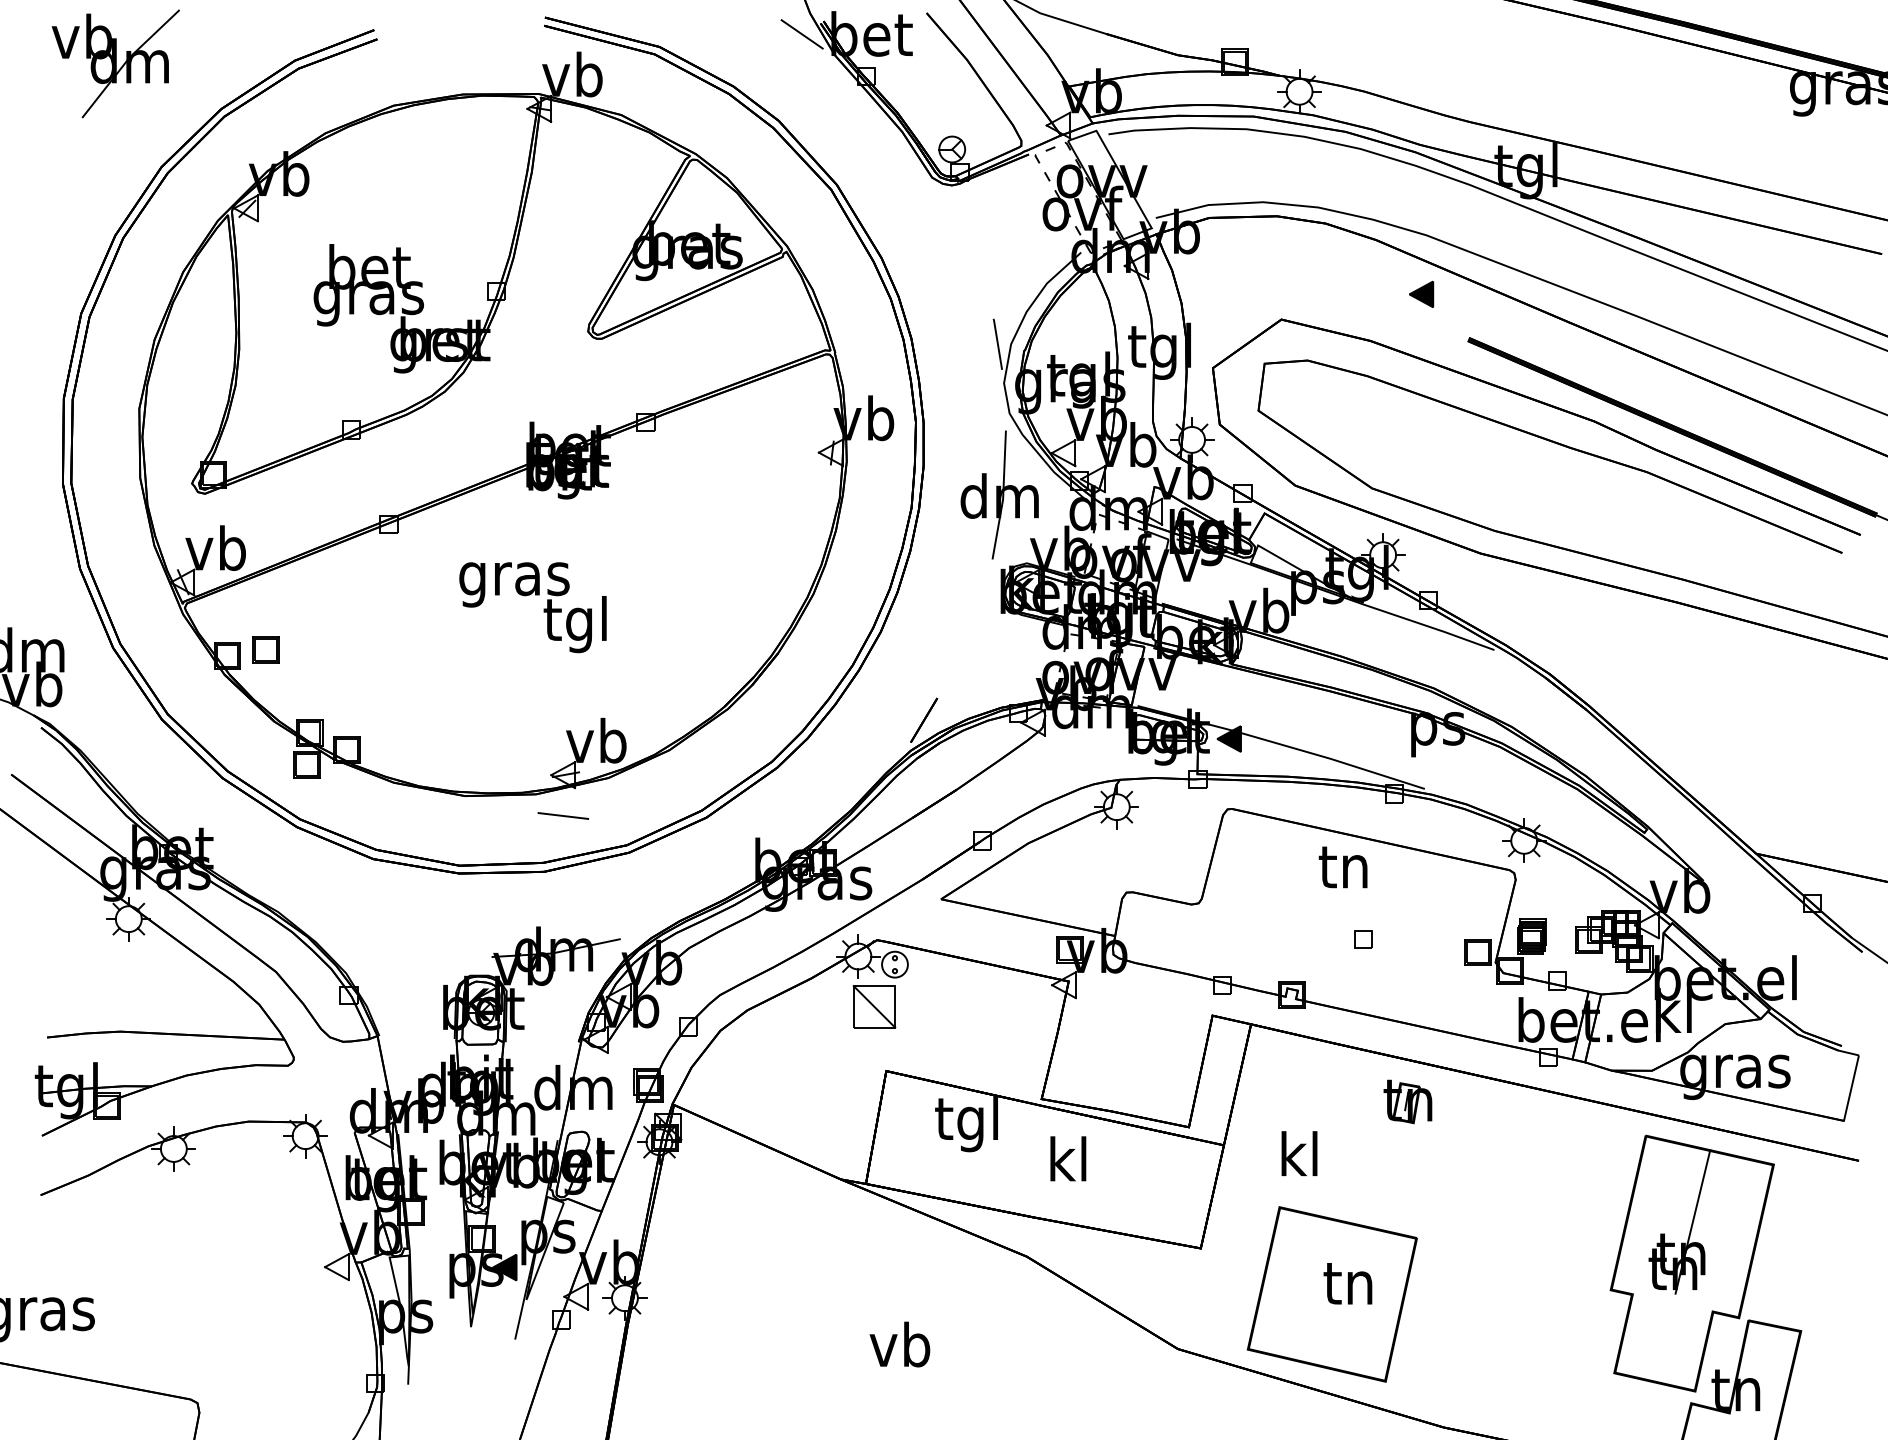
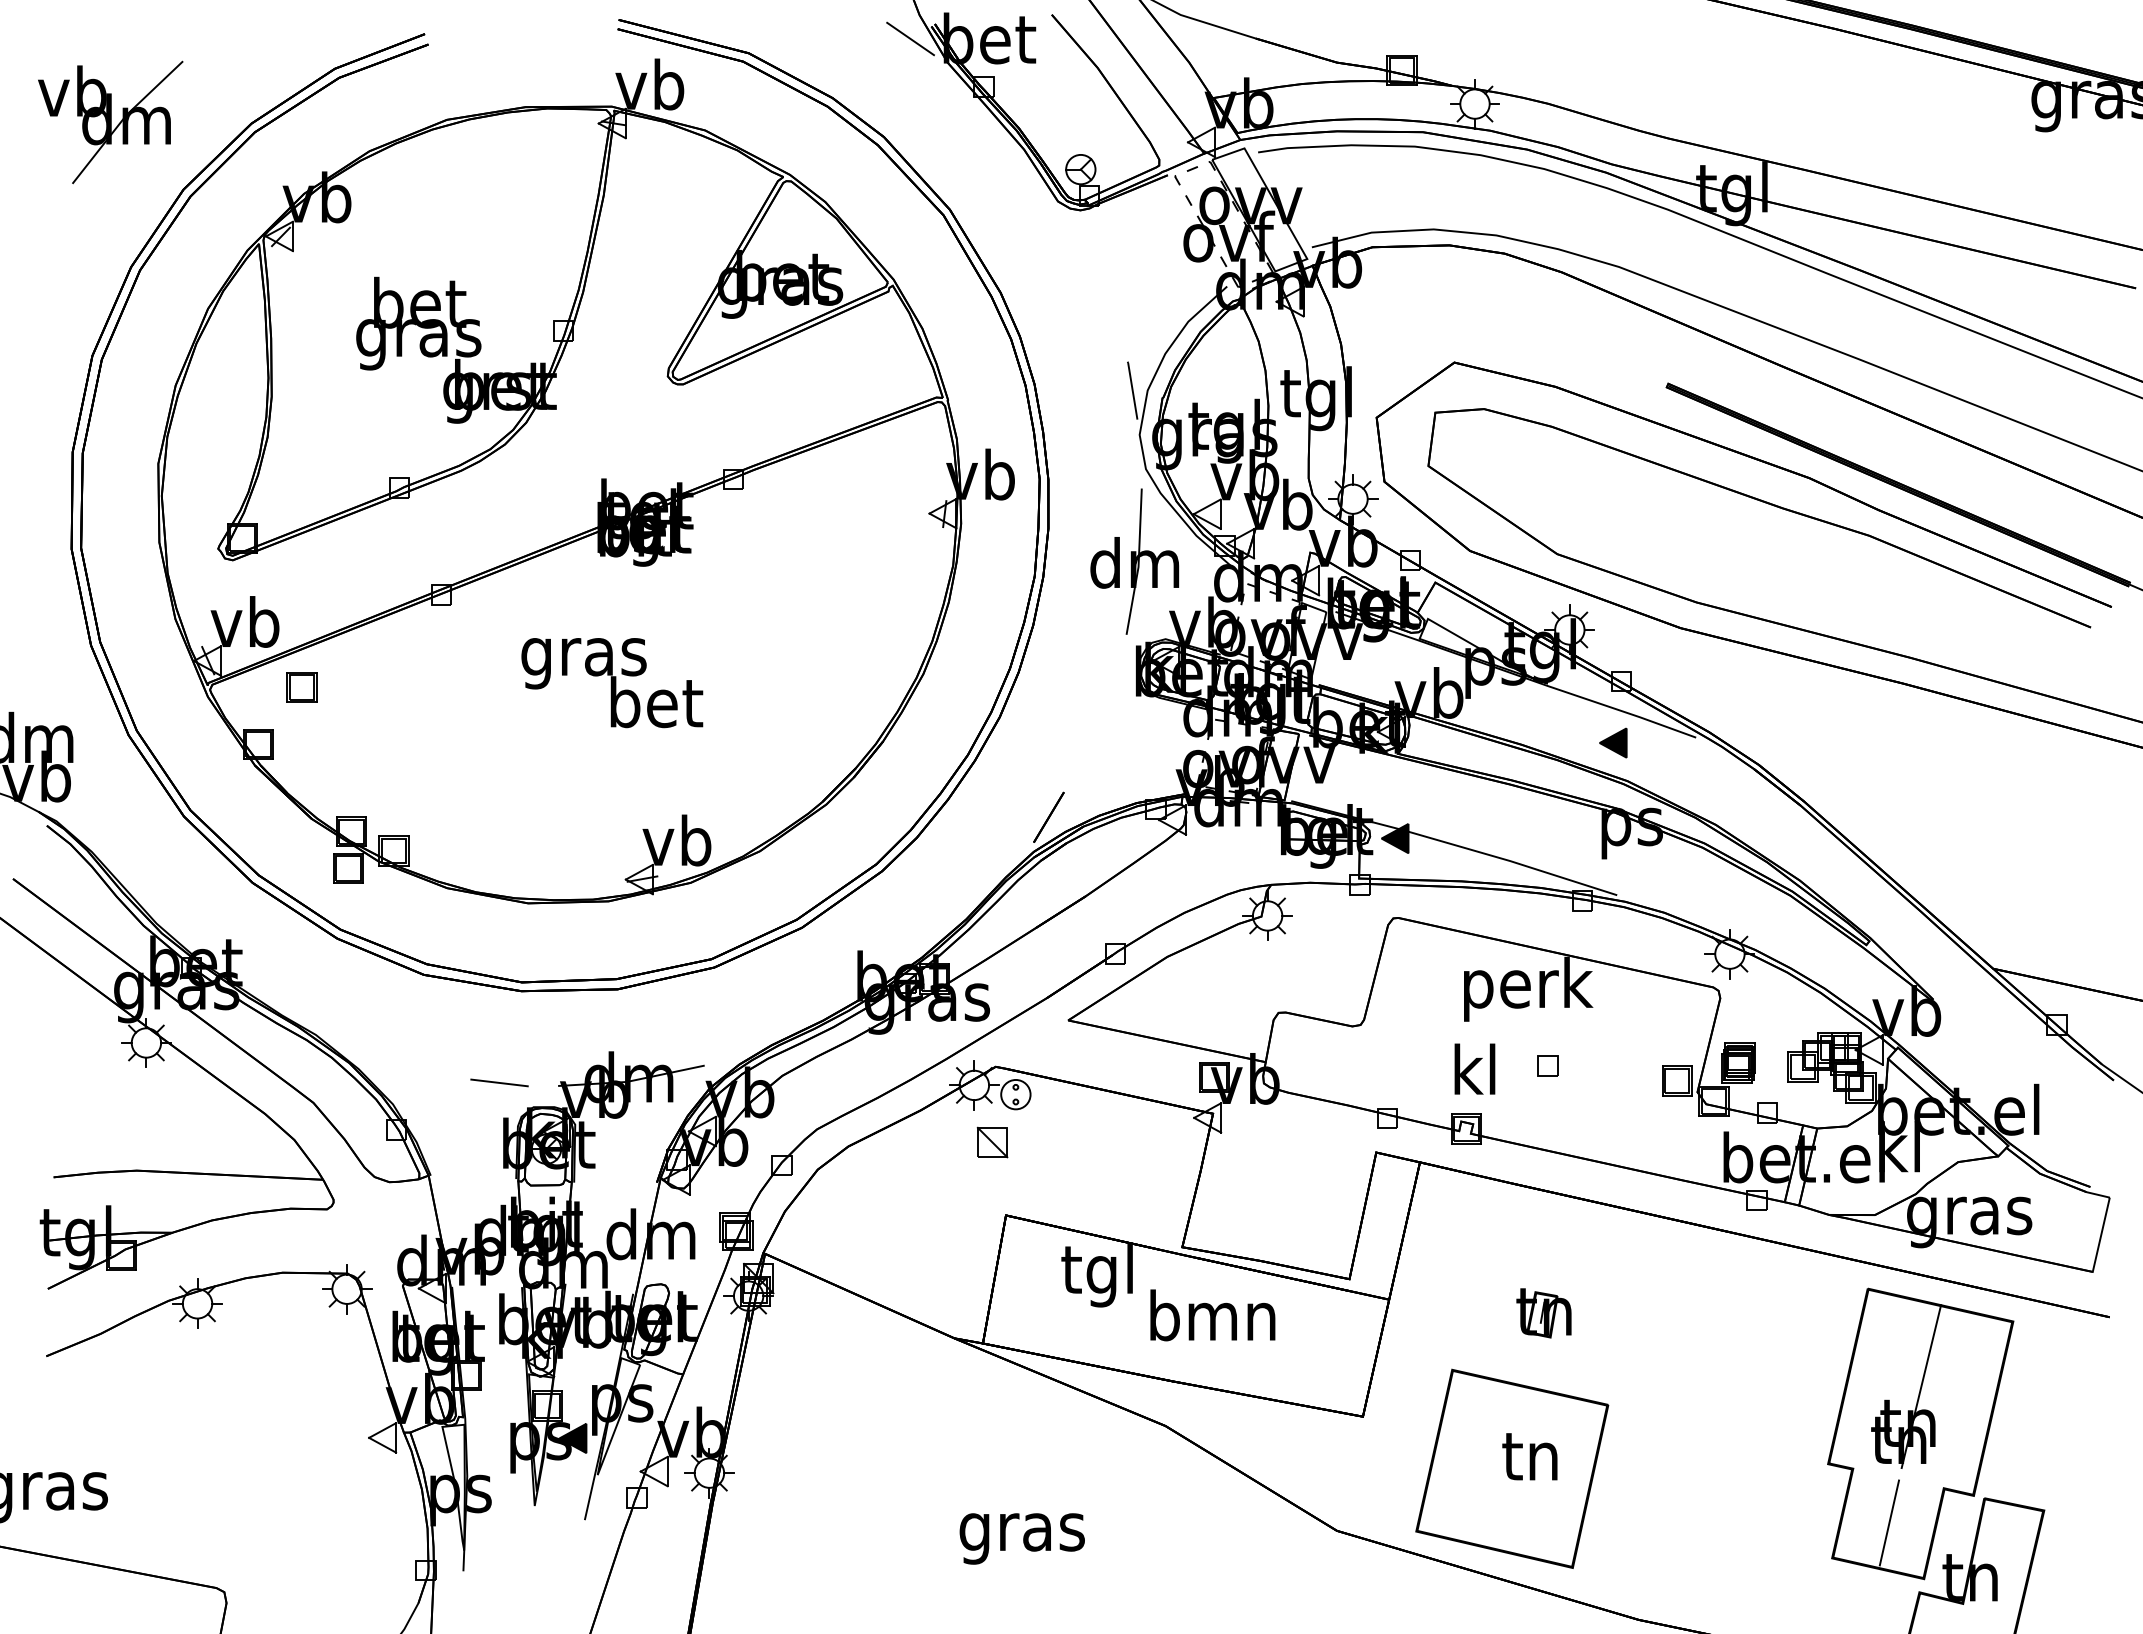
part: (115, 63) -> (110, 122), moved
part: (1421, 293) -> (1613, 742), moved
text: (578, 624) -> (656, 708), tgl -> bet
part: (265, 649) -> (301, 687), moved
line: (563, 815) -> (499, 1082), moved
text: (1346, 871) -> (1528, 988), tn -> perk
part: (874, 1006) -> (992, 1142), size x0.62
part: (1407, 1102) -> (1543, 1313), moved
text: (1299, 1153) -> (1474, 1068), moved
text: (1068, 1159) -> (1212, 1315), kl -> bmn
line: (1664, 1341) -> (1889, 1522), added
text: (899, 1349) -> (1021, 1531), vb -> gras

